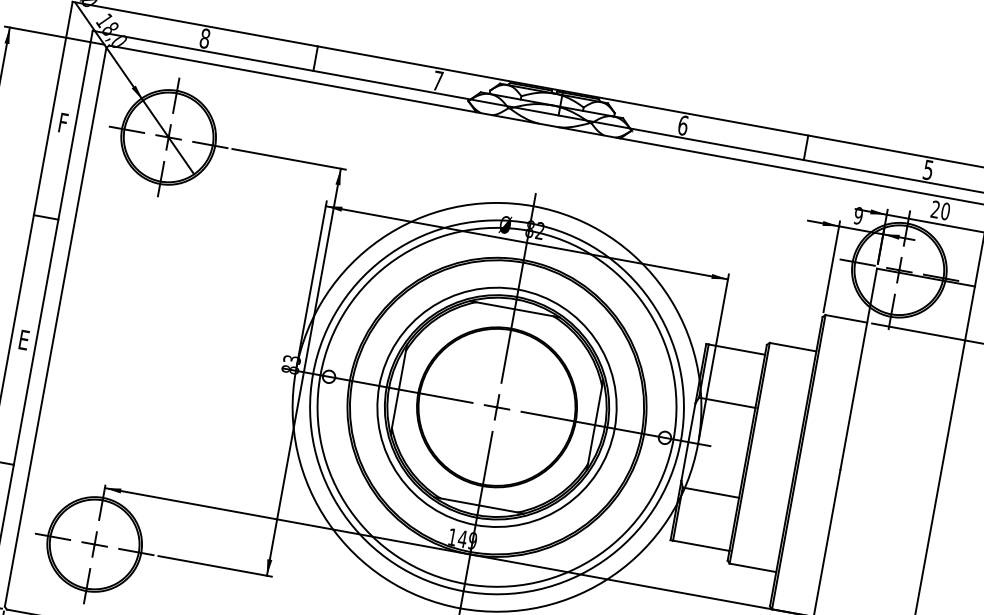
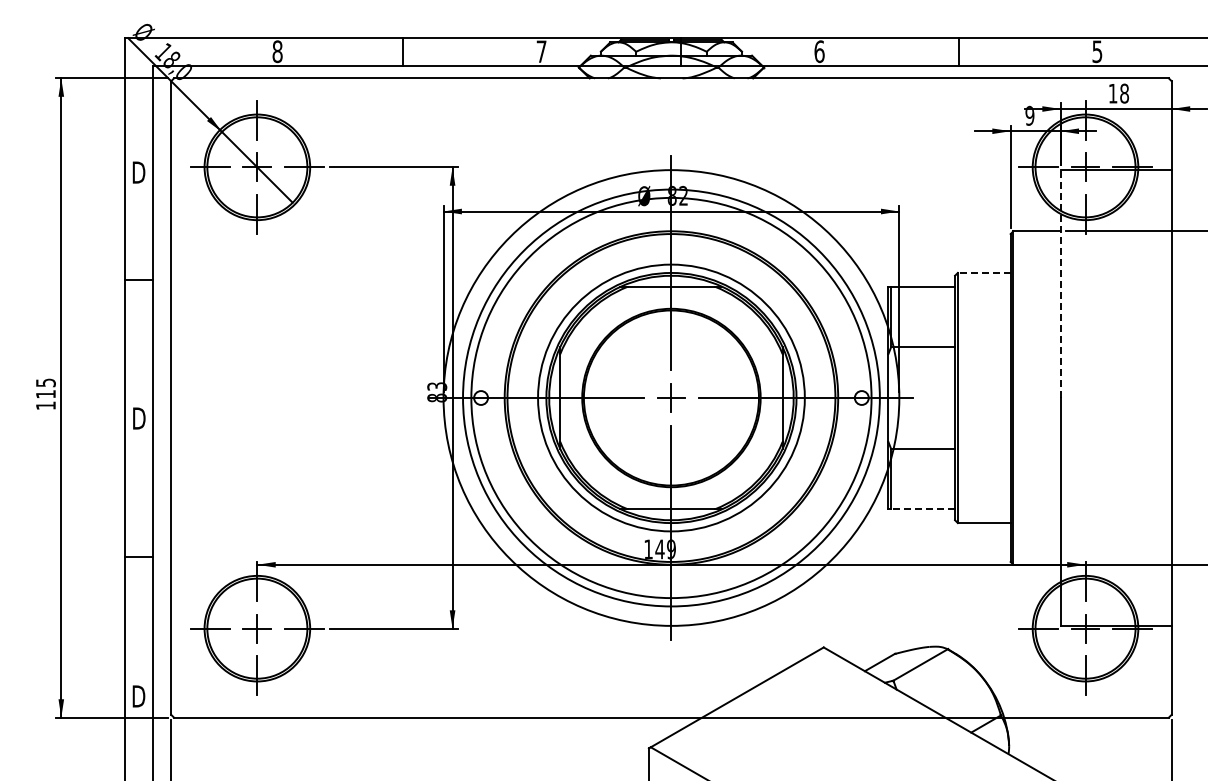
text: (62, 122) -> (138, 172), F -> D
text: (940, 210) -> (1118, 93), 20 -> 18
text: (24, 340) -> (139, 418), E -> D
line: (792, 346) -> (983, 272), solid -> dashed
line: (858, 369) -> (1060, 284), solid -> dashed
line: (701, 546) -> (923, 509), solid -> dashed

